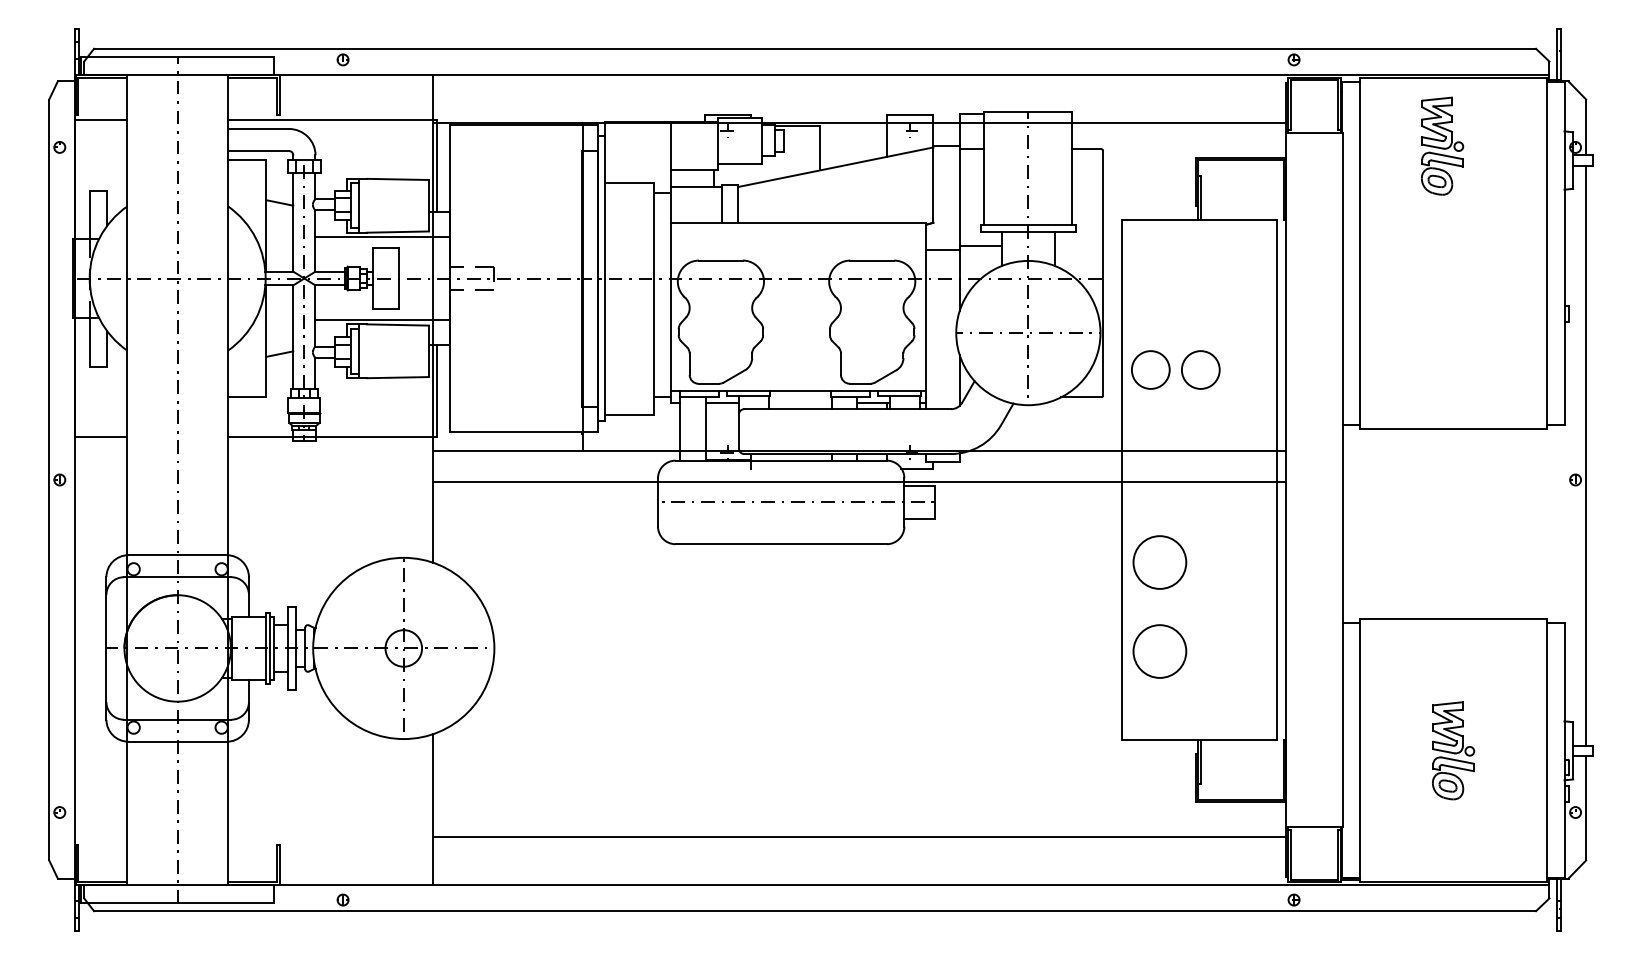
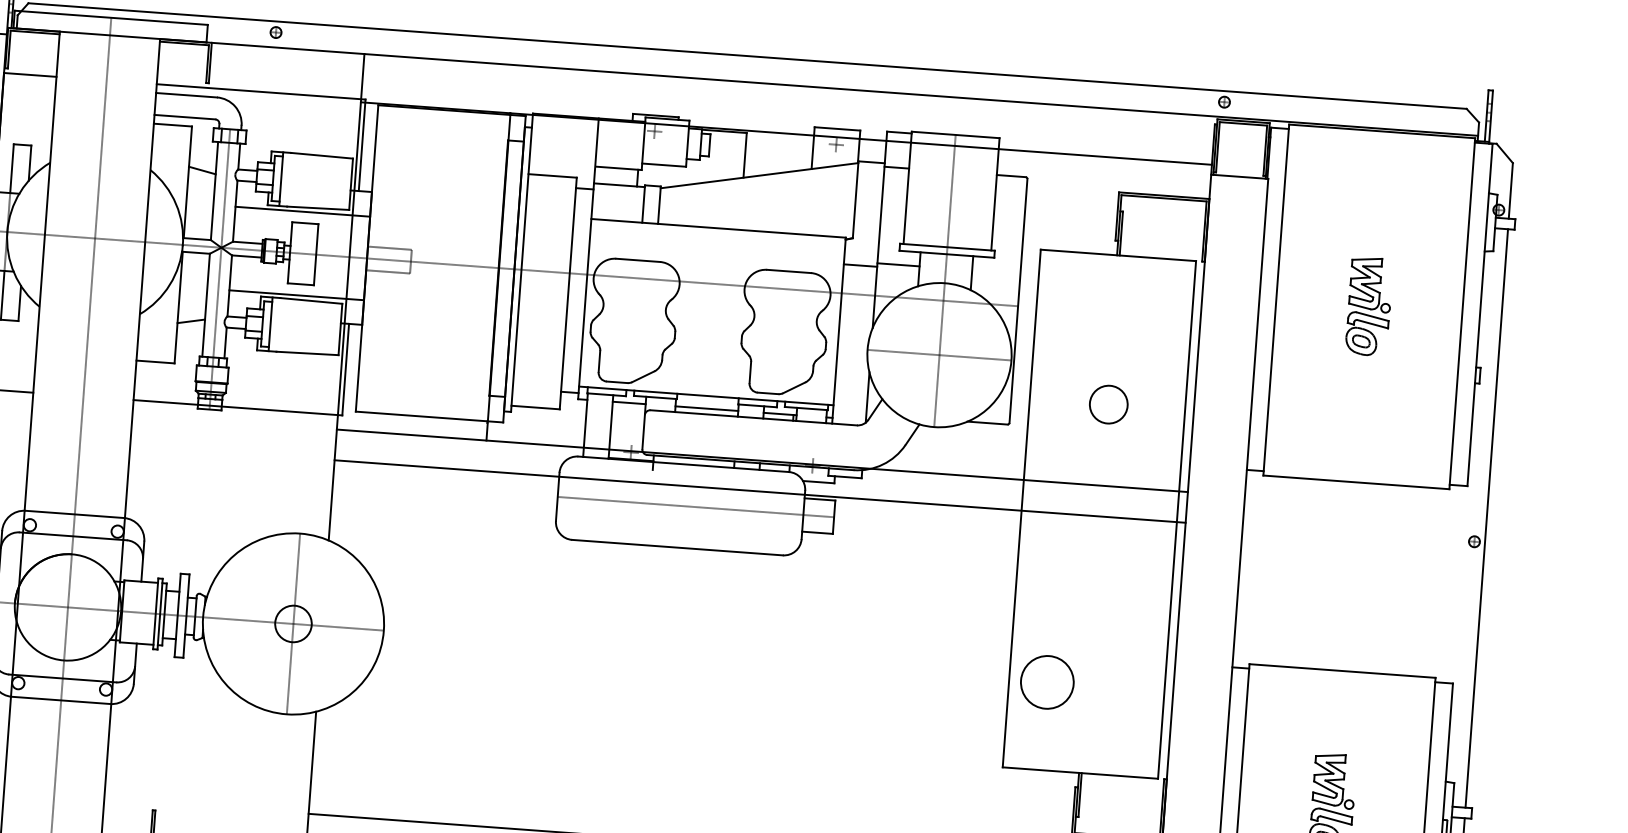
part: (1442, 145) -> (1369, 305), moved
circle: (1150, 369) -> (1058, 400), removed
line: (799, 403) -> (706, 408), added
circle: (1159, 562) -> (1053, 593), removed

